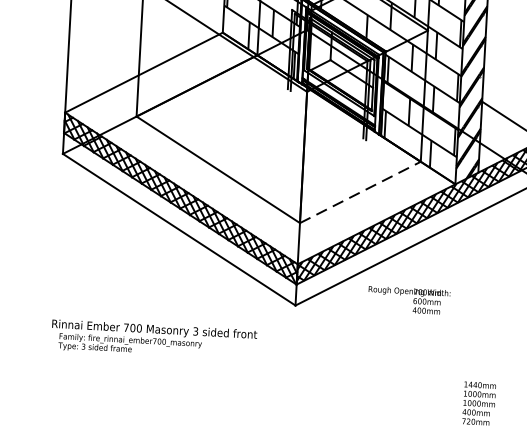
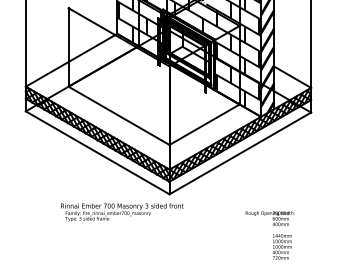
line: (361, 192) -> (205, 124), dashed -> solid
text: (408, 300) -> (269, 218), moved
text: (154, 340) -> (122, 212), moved

